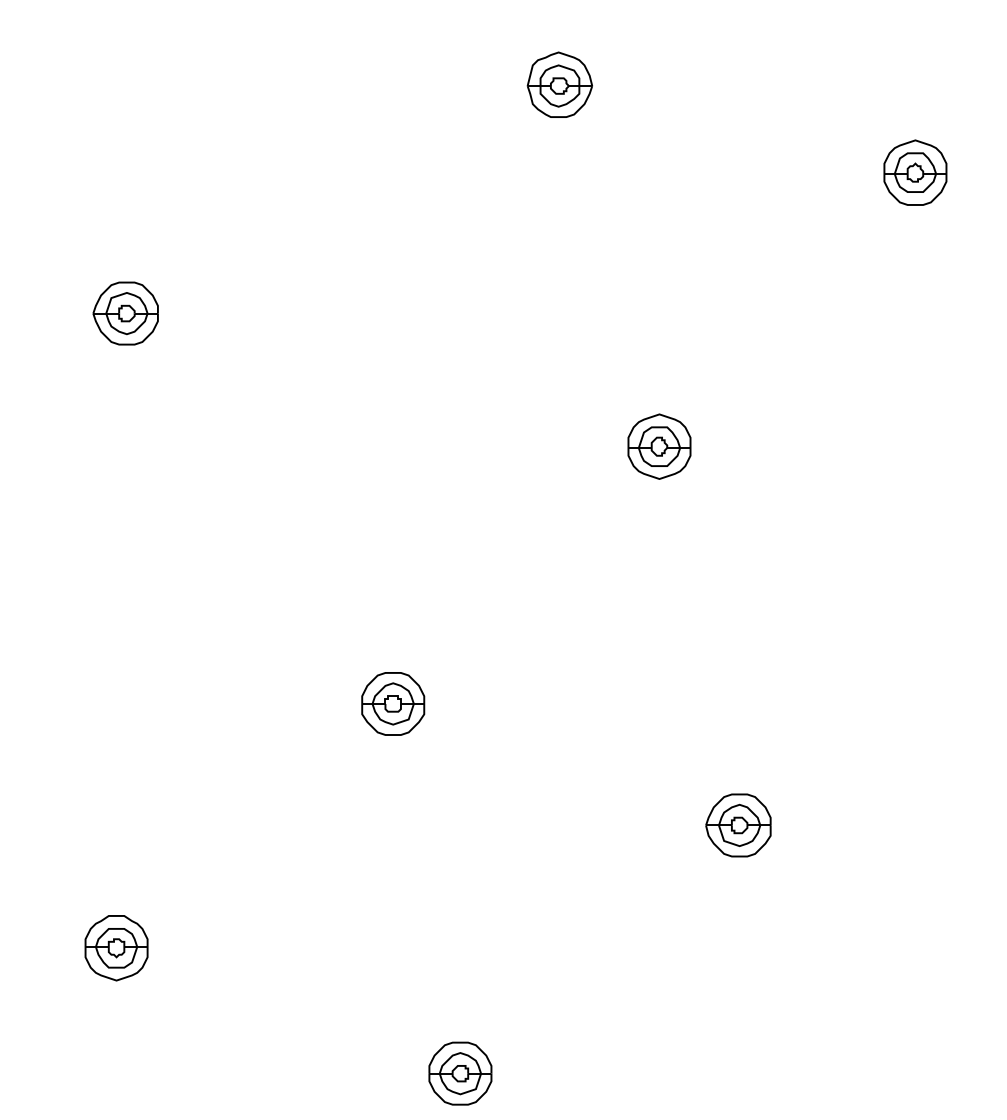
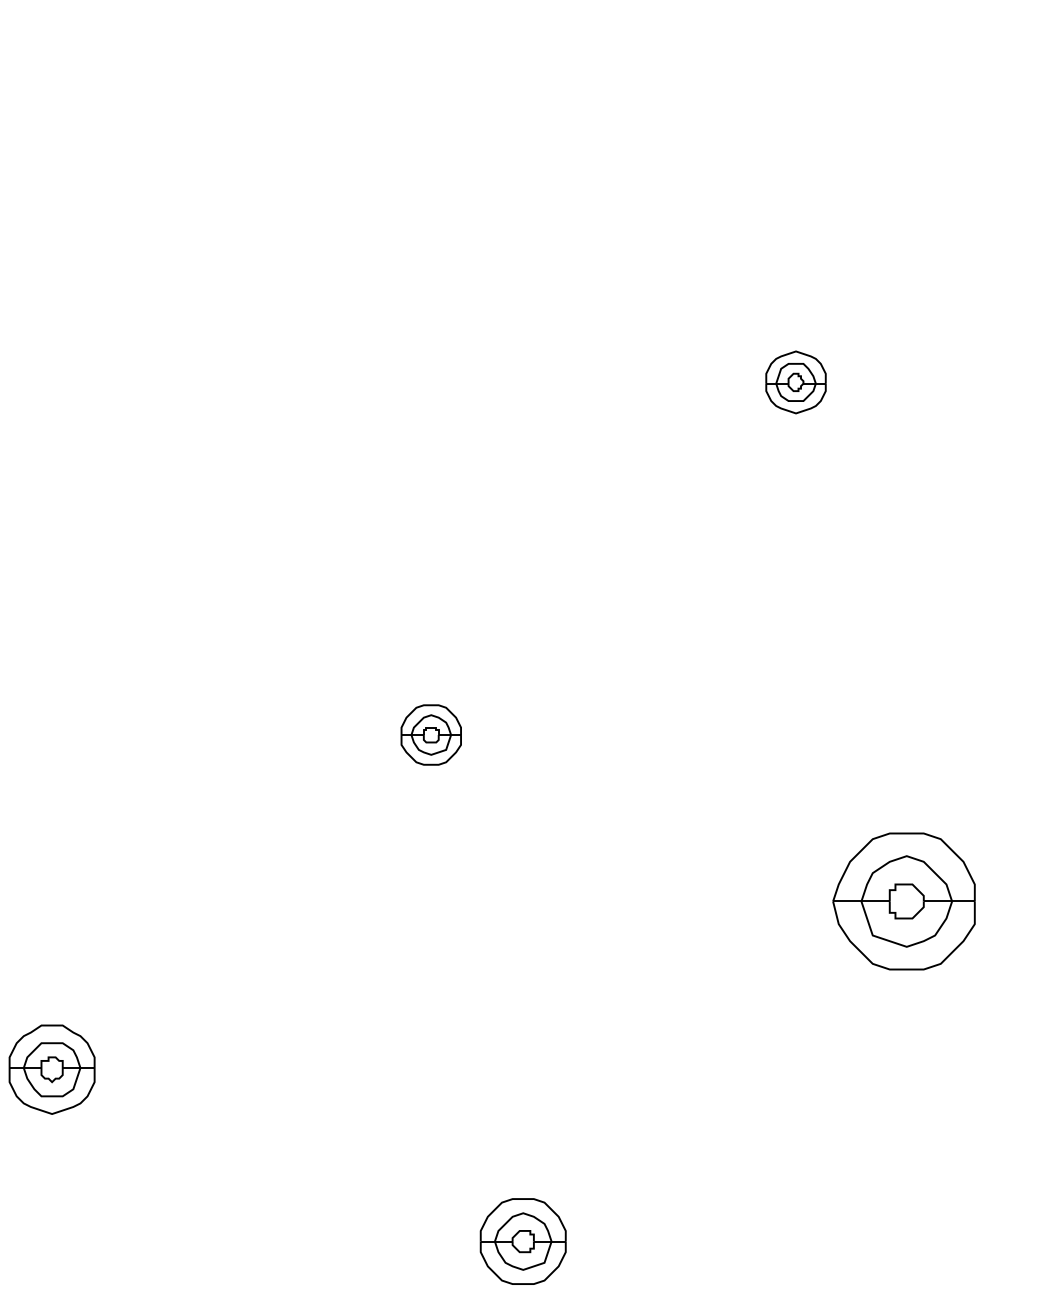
part: (125, 313) -> (64, 199), removed
part: (659, 446) -> (796, 382), size x0.7
part: (393, 703) -> (431, 734), size x0.7
part: (738, 825) -> (904, 901), size x1.6

